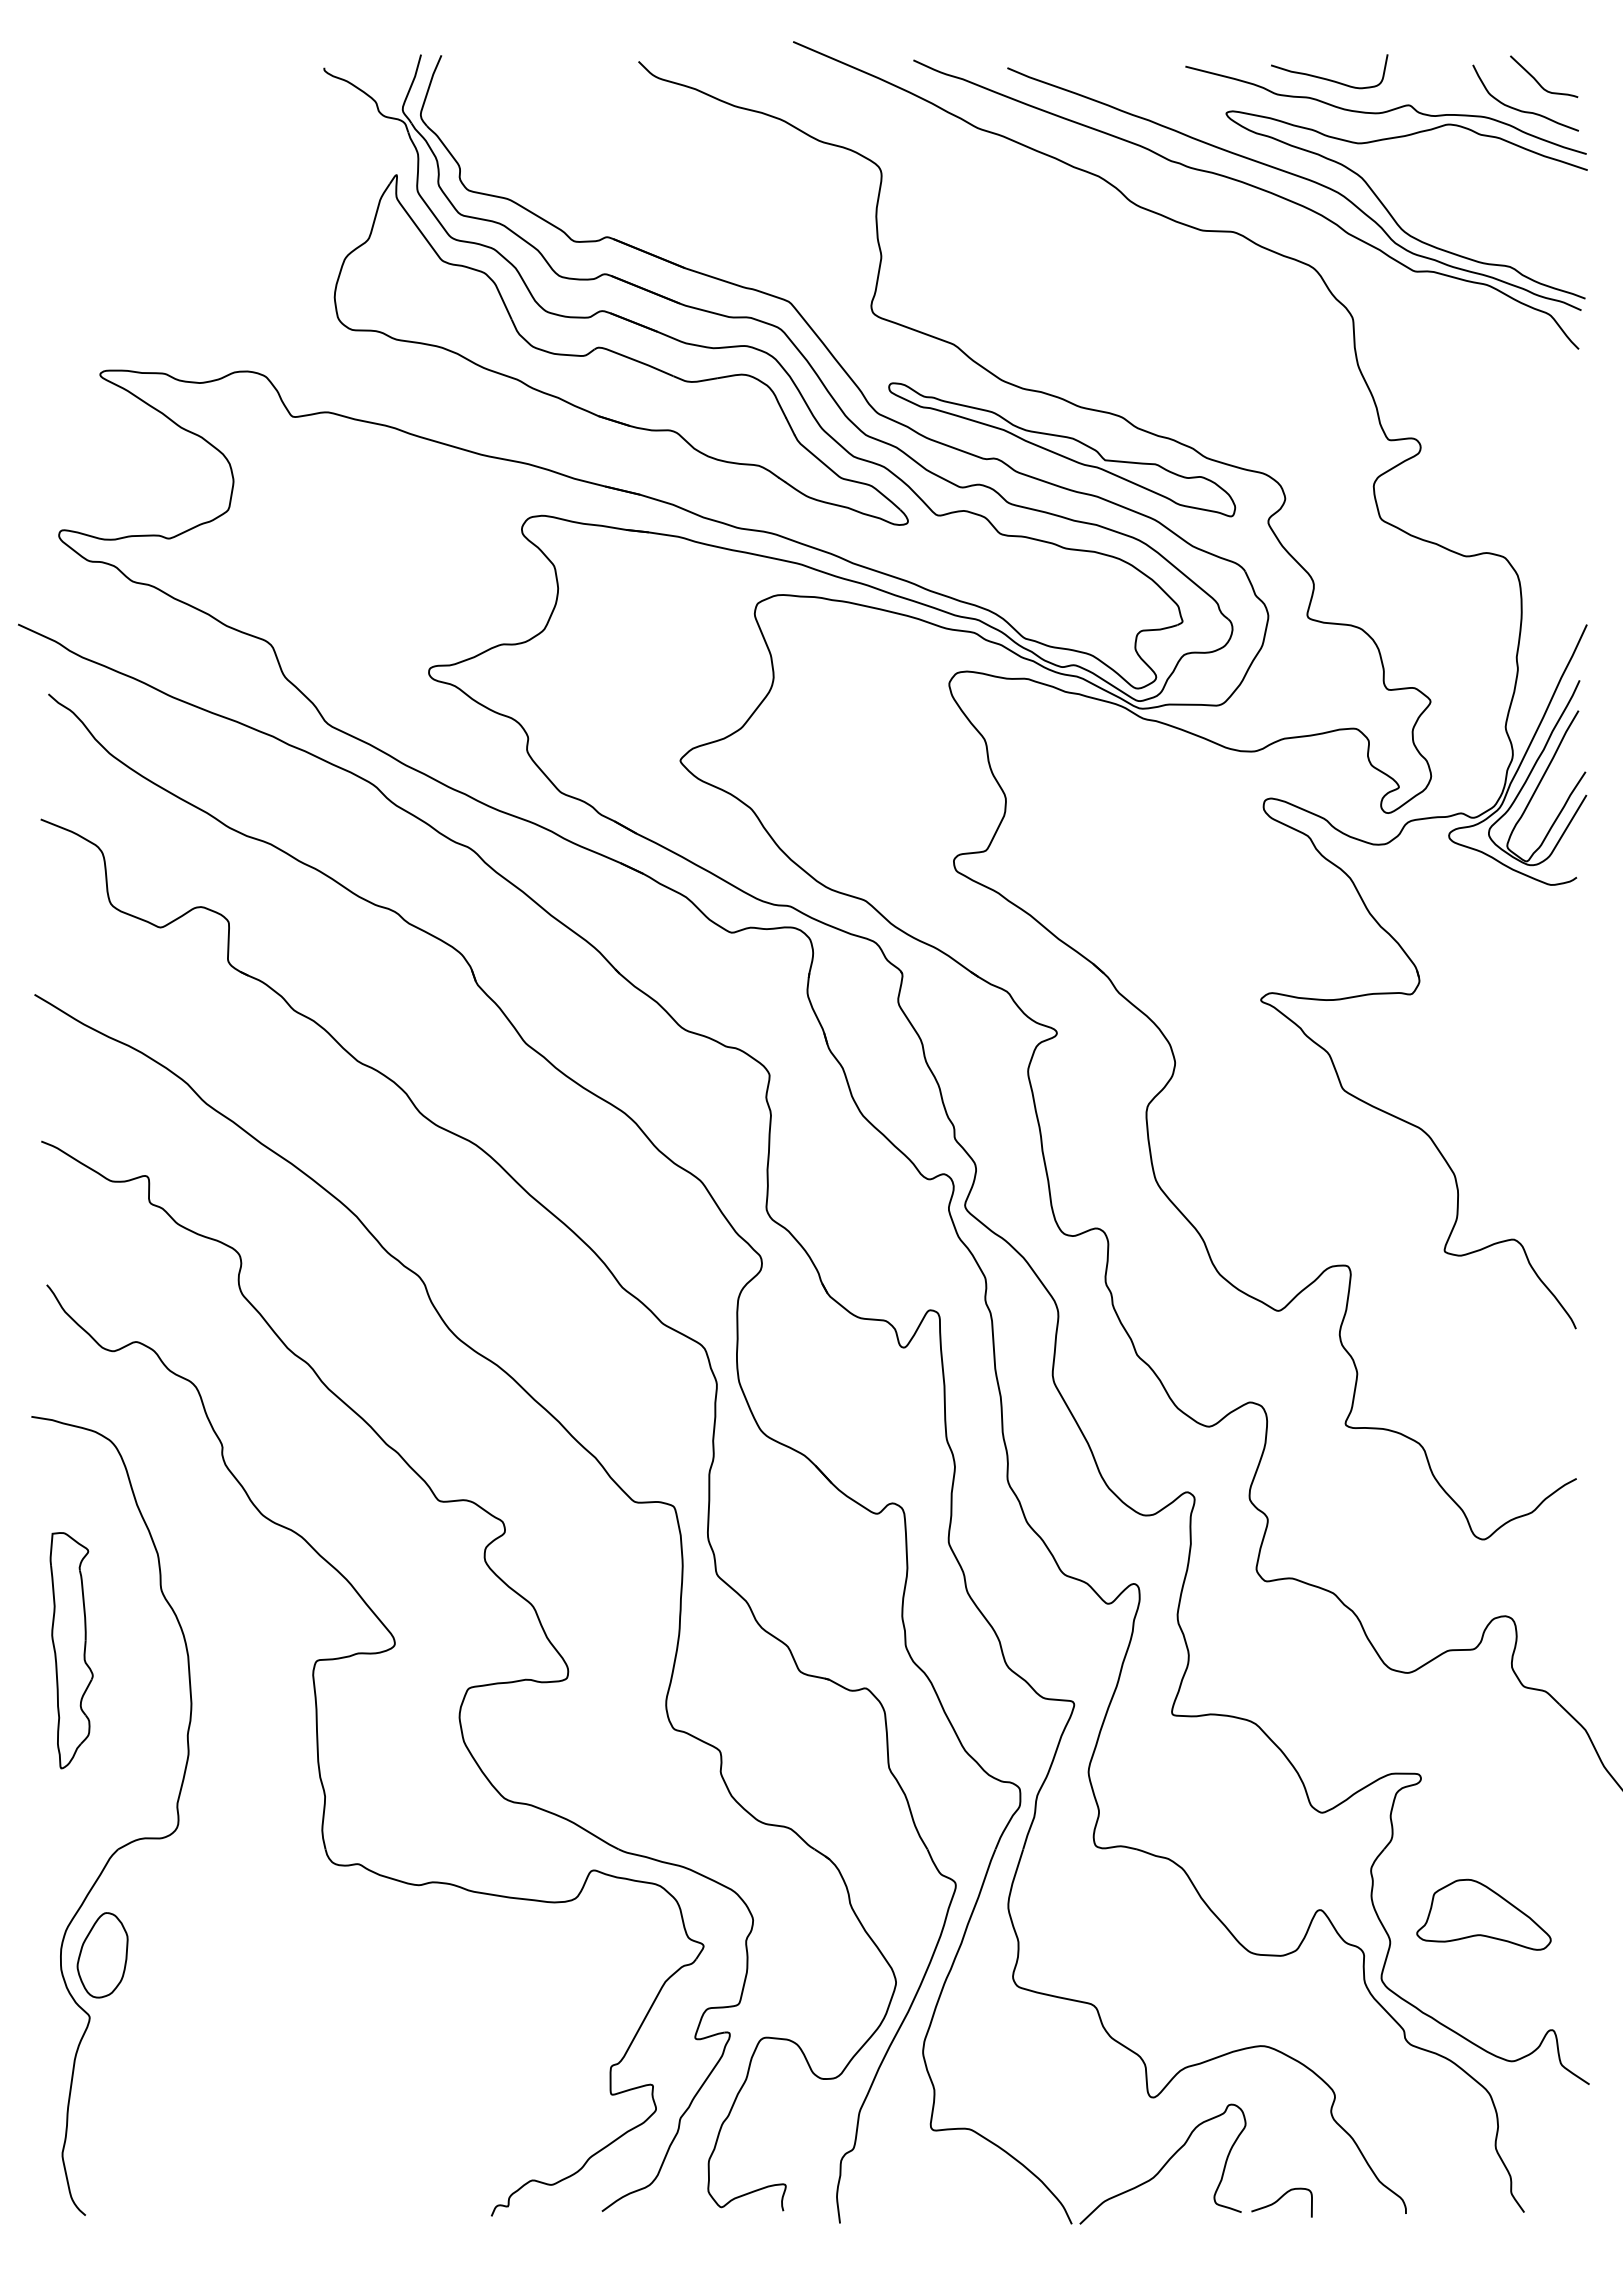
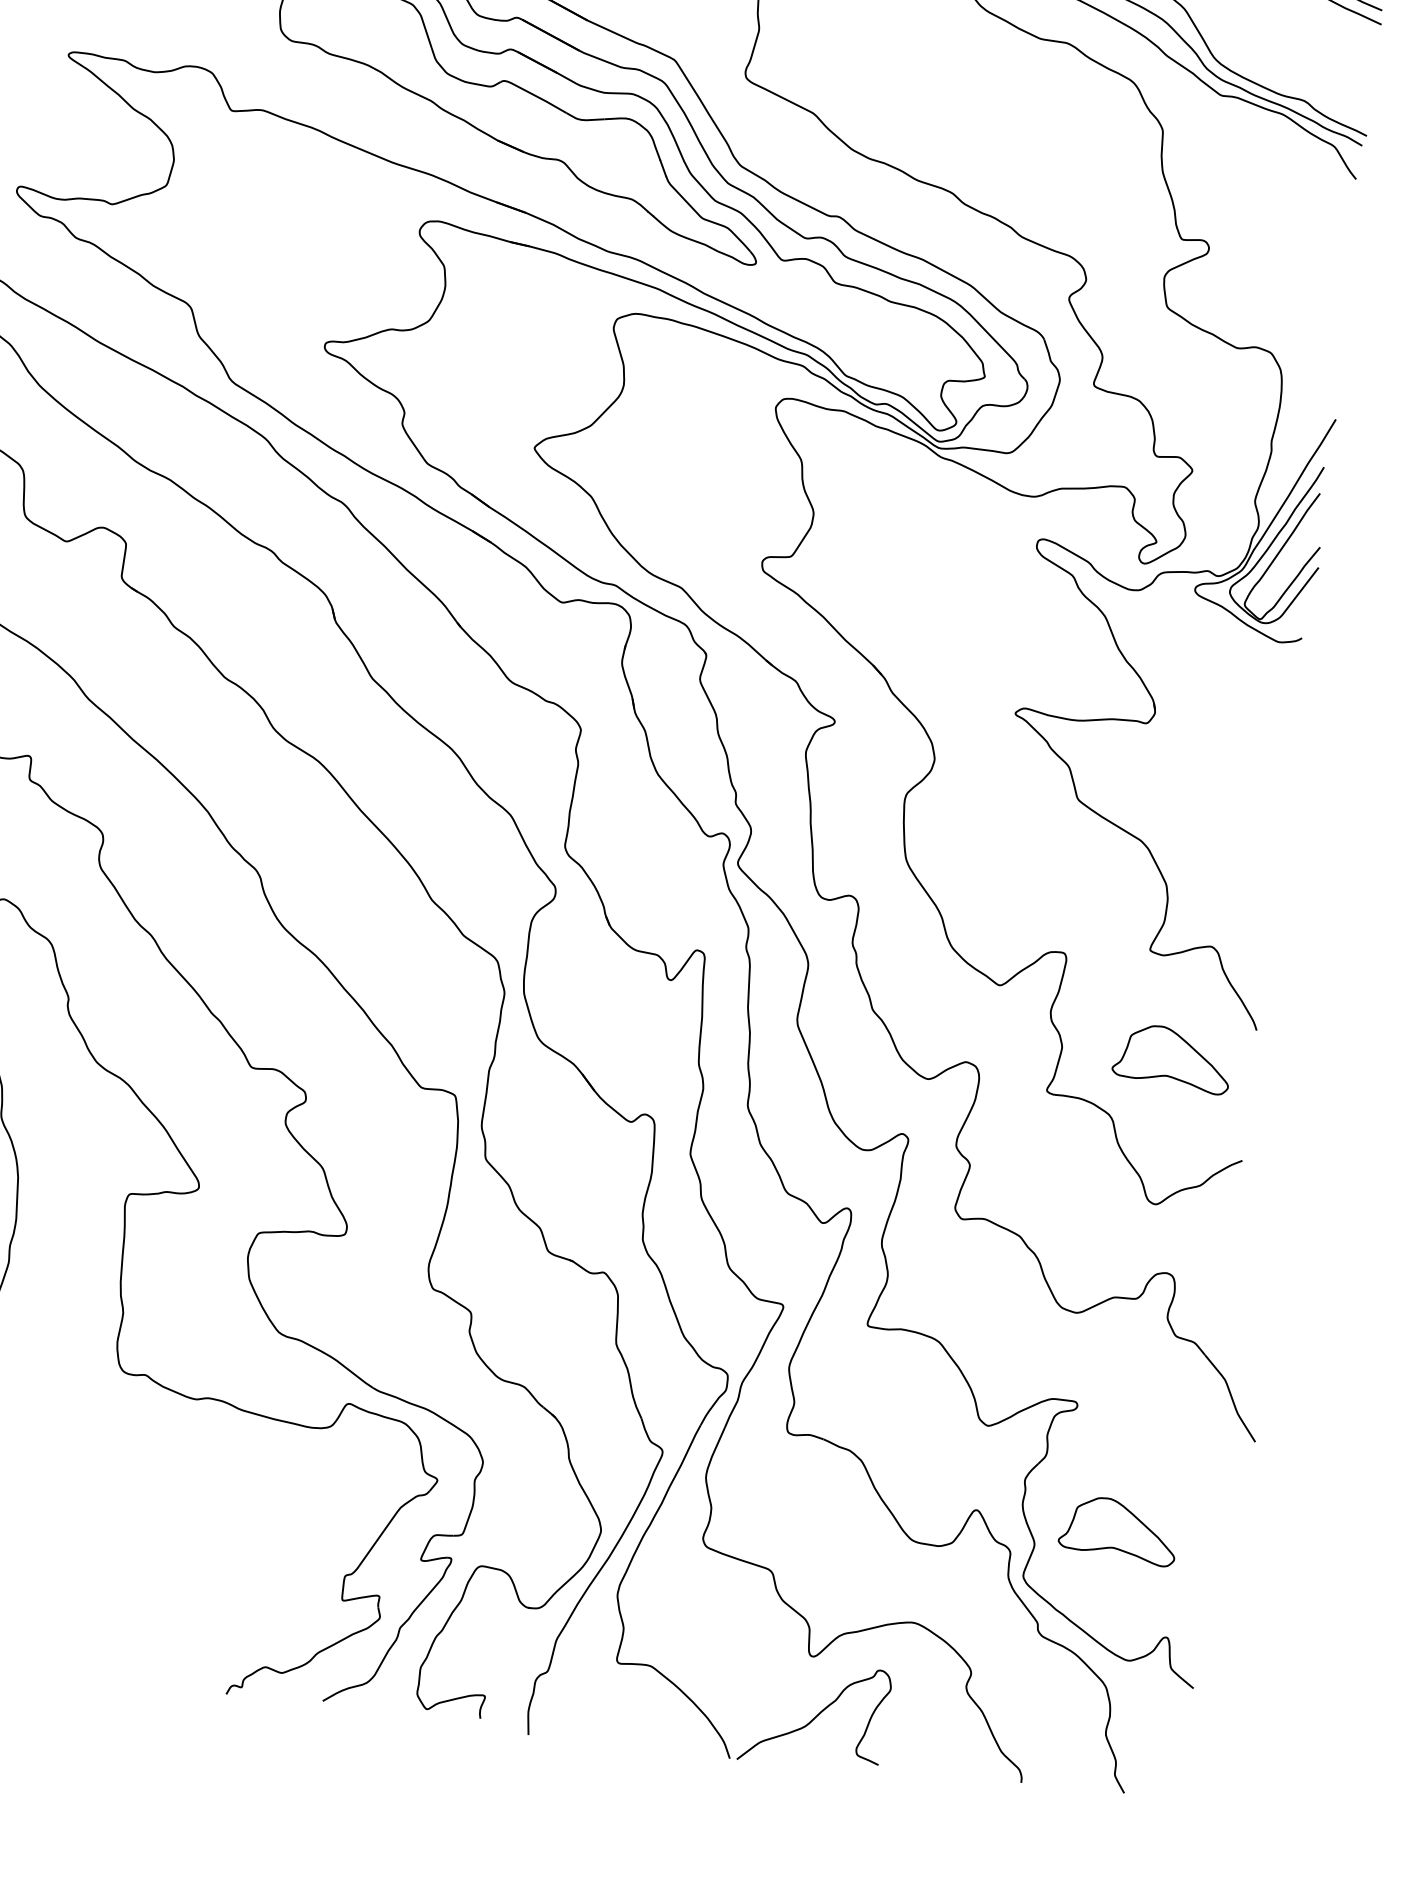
part: (1062, 449) -> (897, 215), removed
part: (1483, 1371) -> (1172, 1058), added
curve: (1279, 2200) -> (912, 1758), removed

